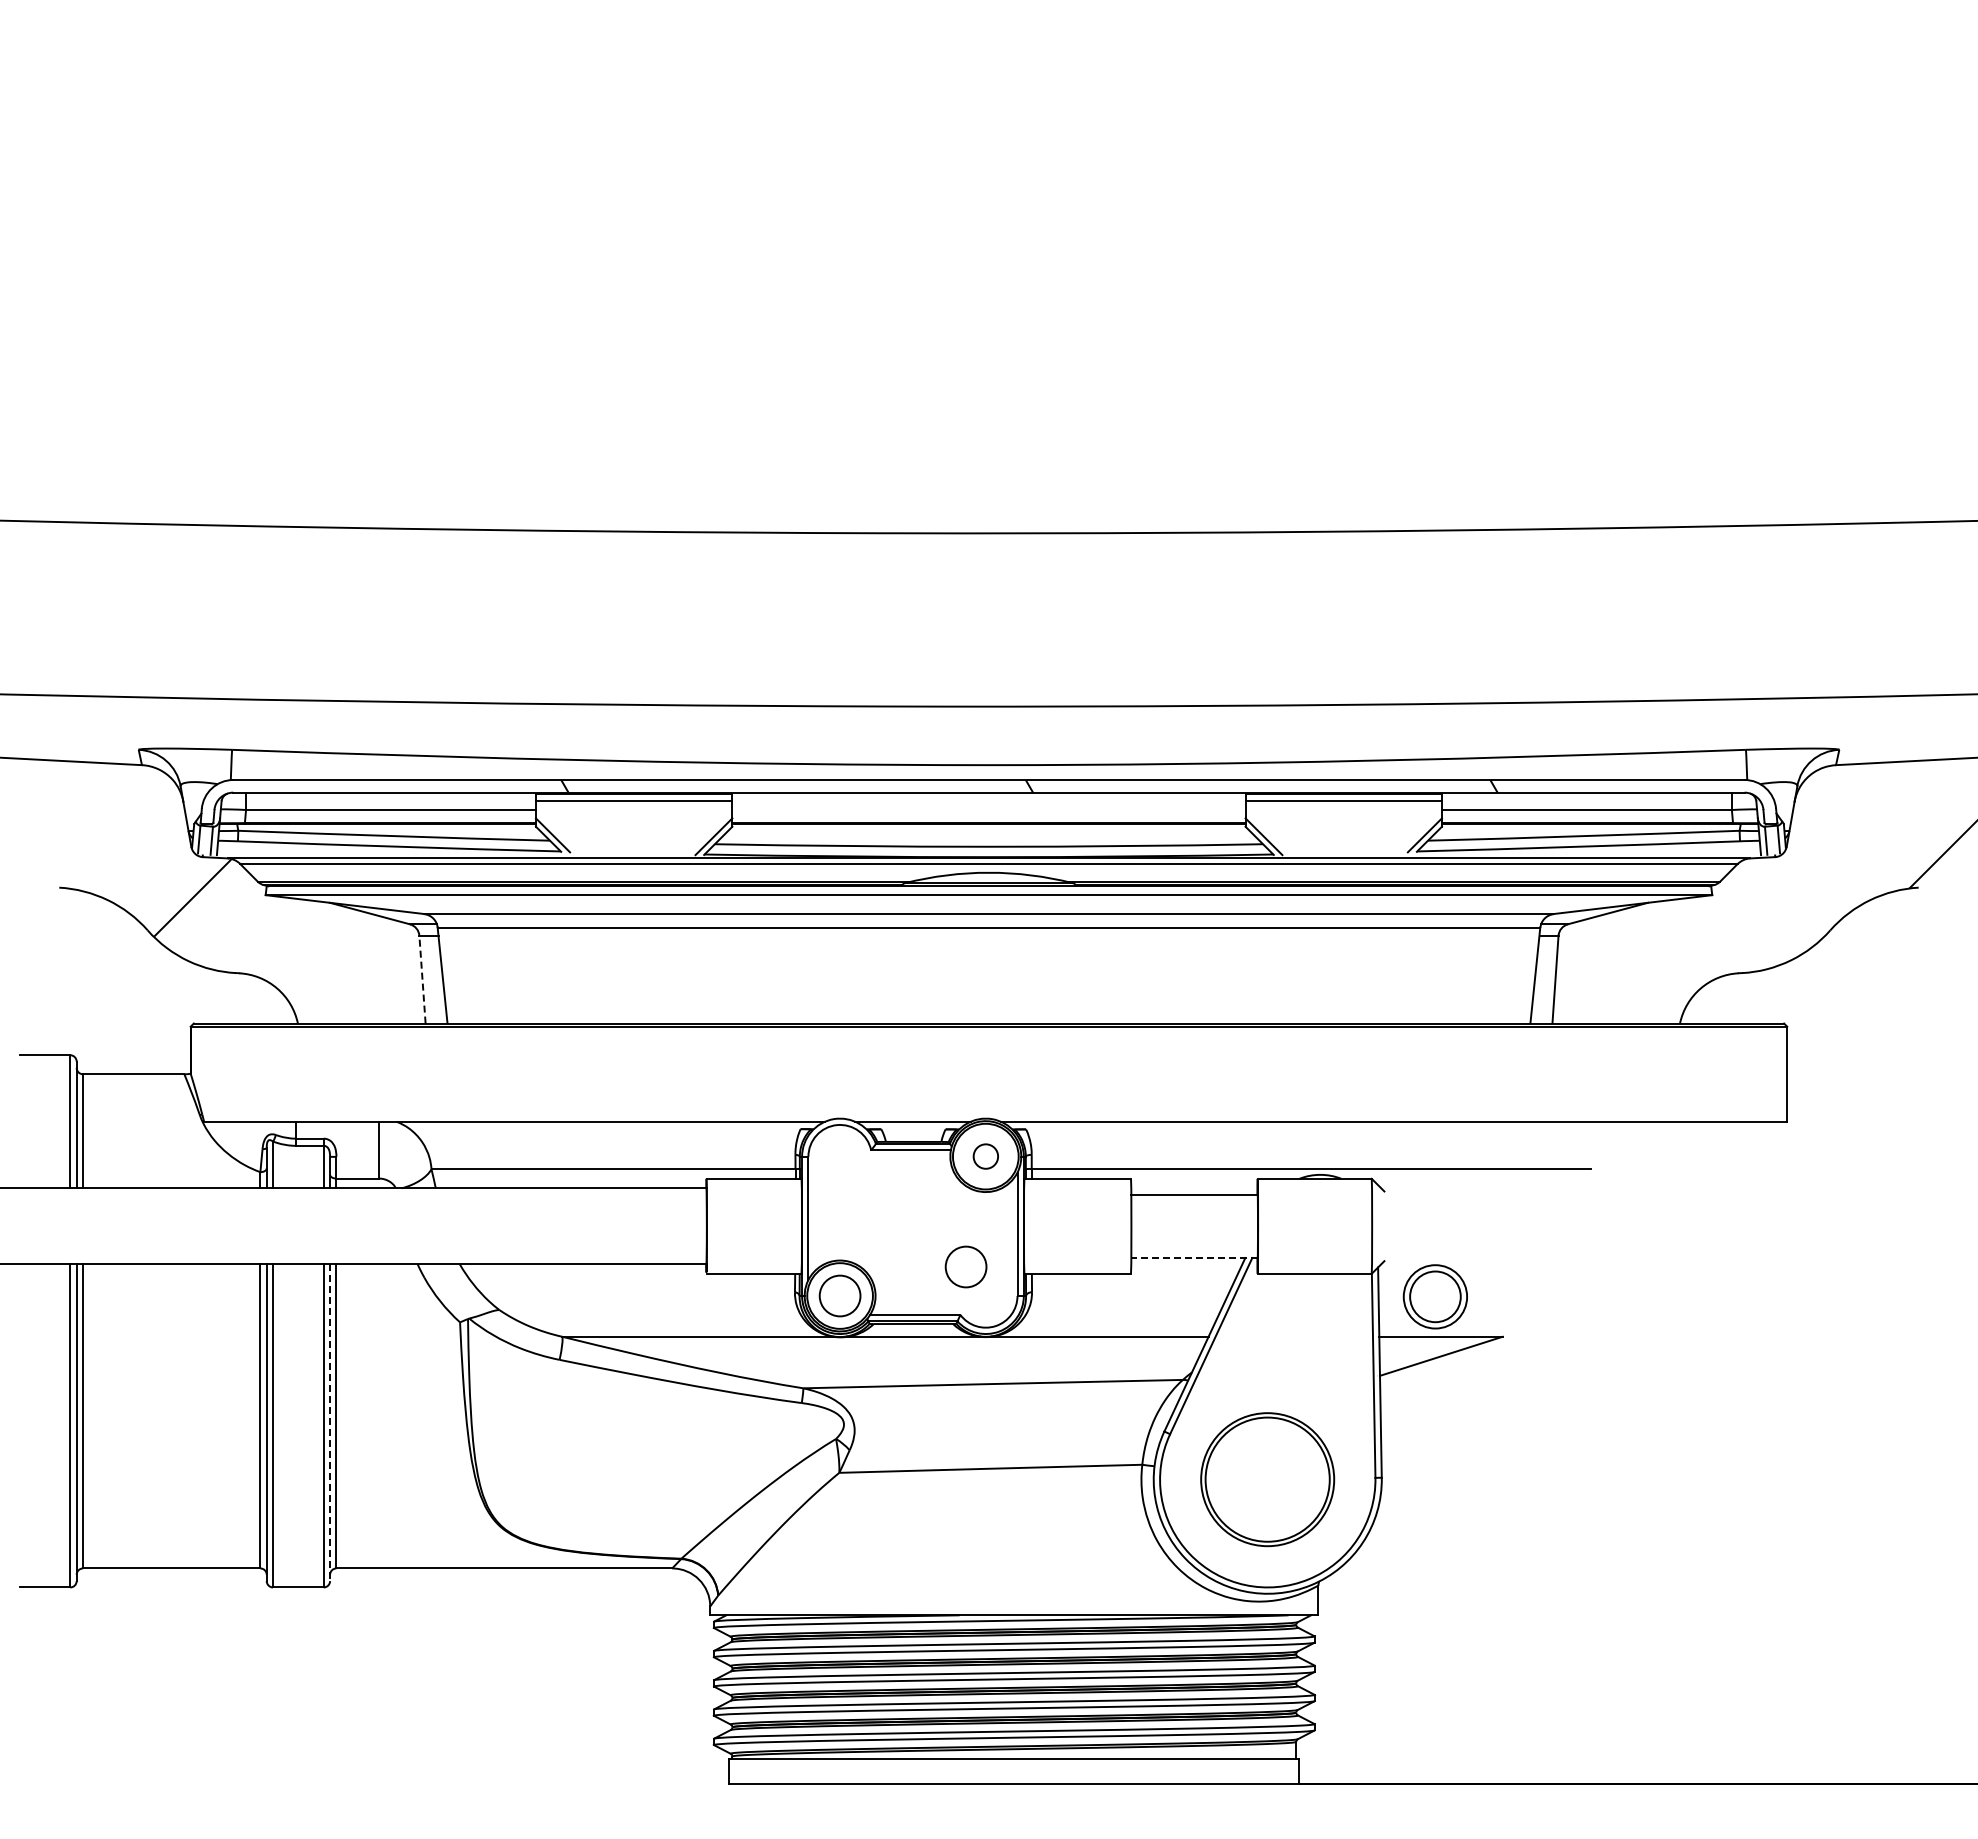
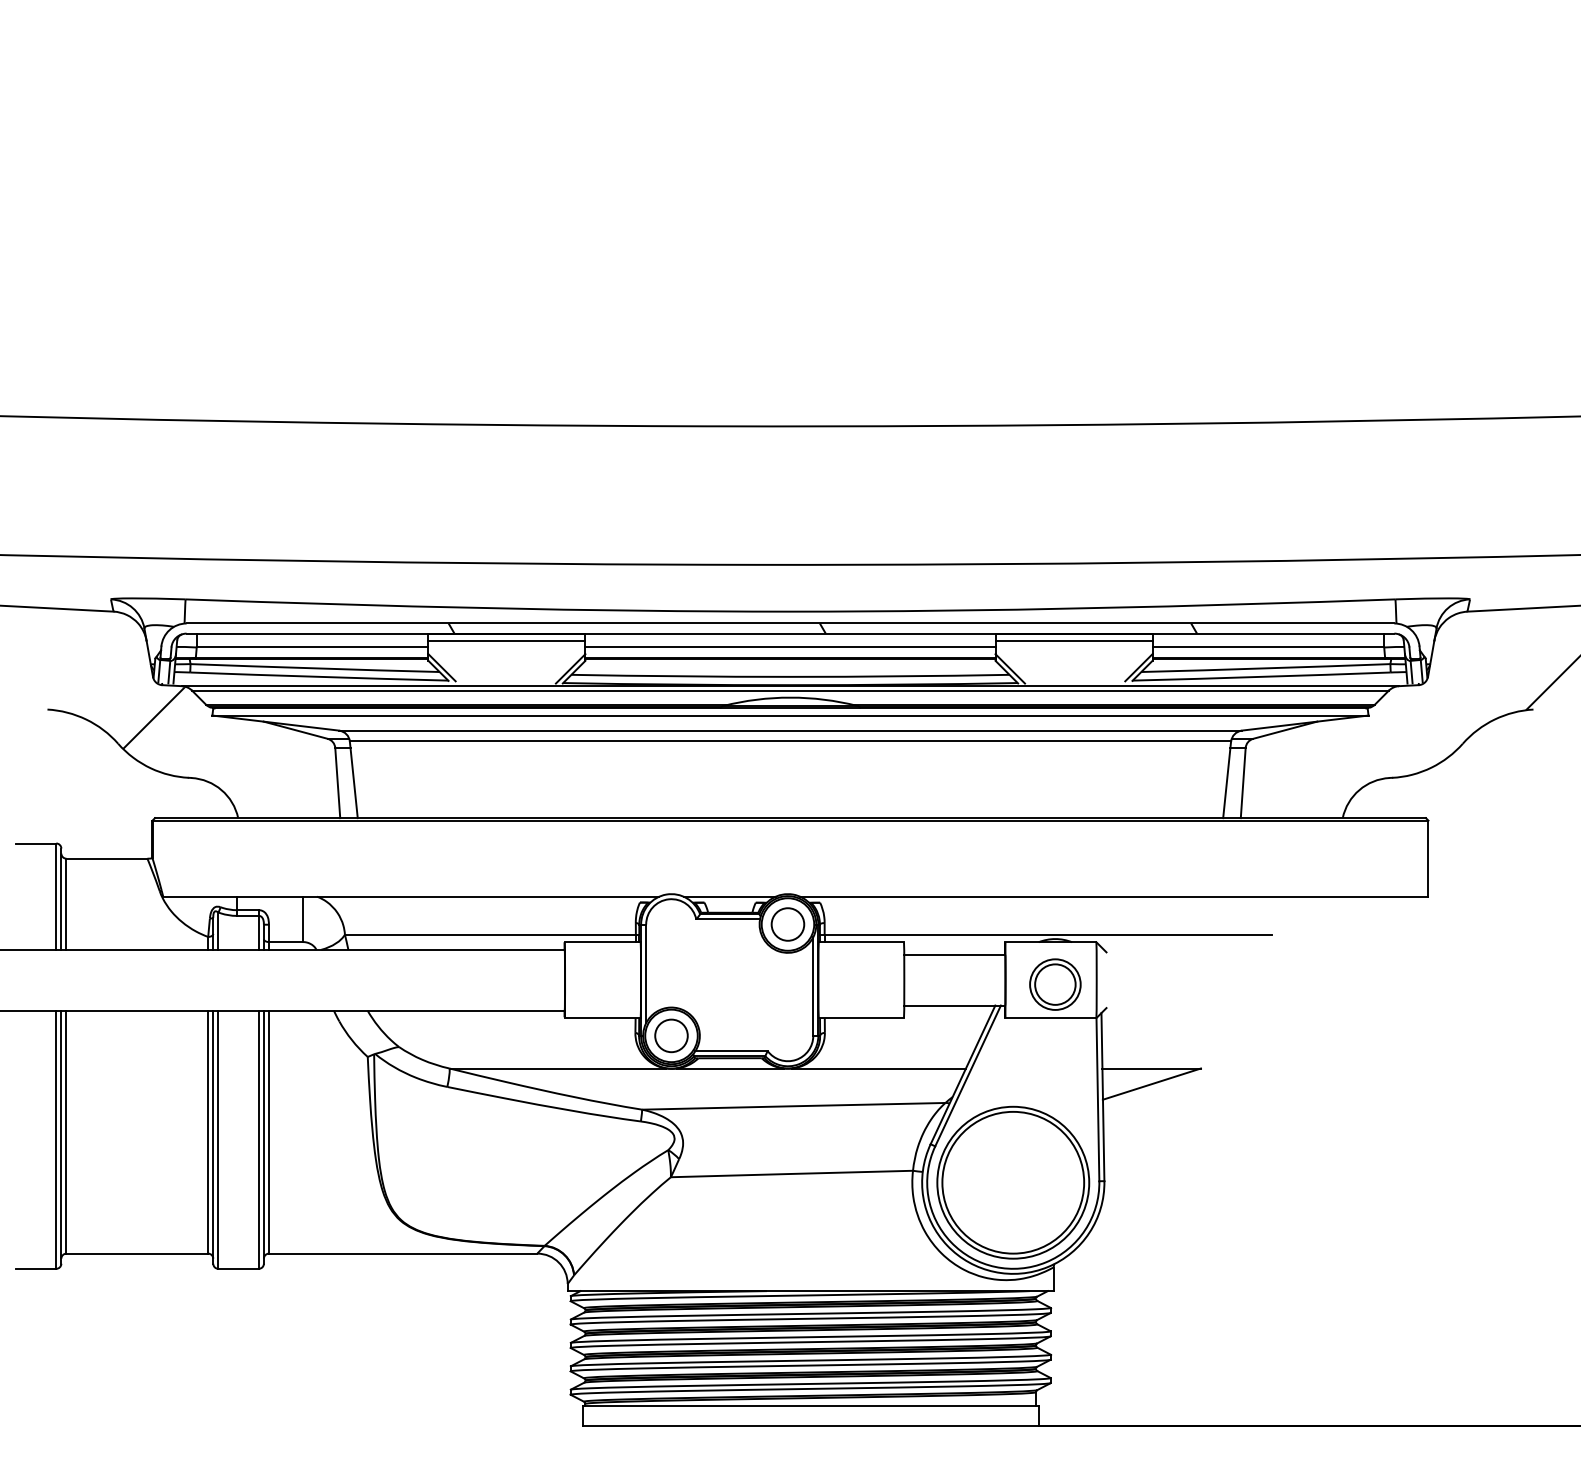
line: (988, 810) -> (790, 647), added
line: (422, 979) -> (337, 782), dashed -> solid
circle: (985, 1156) -> (787, 924), size x1.67
line: (1194, 1258) -> (954, 1005), dashed -> solid
circle: (965, 1266) -> (771, 1012), removed
part: (1434, 1296) -> (1054, 984), moved
line: (330, 1423) -> (264, 1137), dashed -> solid
part: (1267, 1479) -> (1013, 1182), size x1.43

